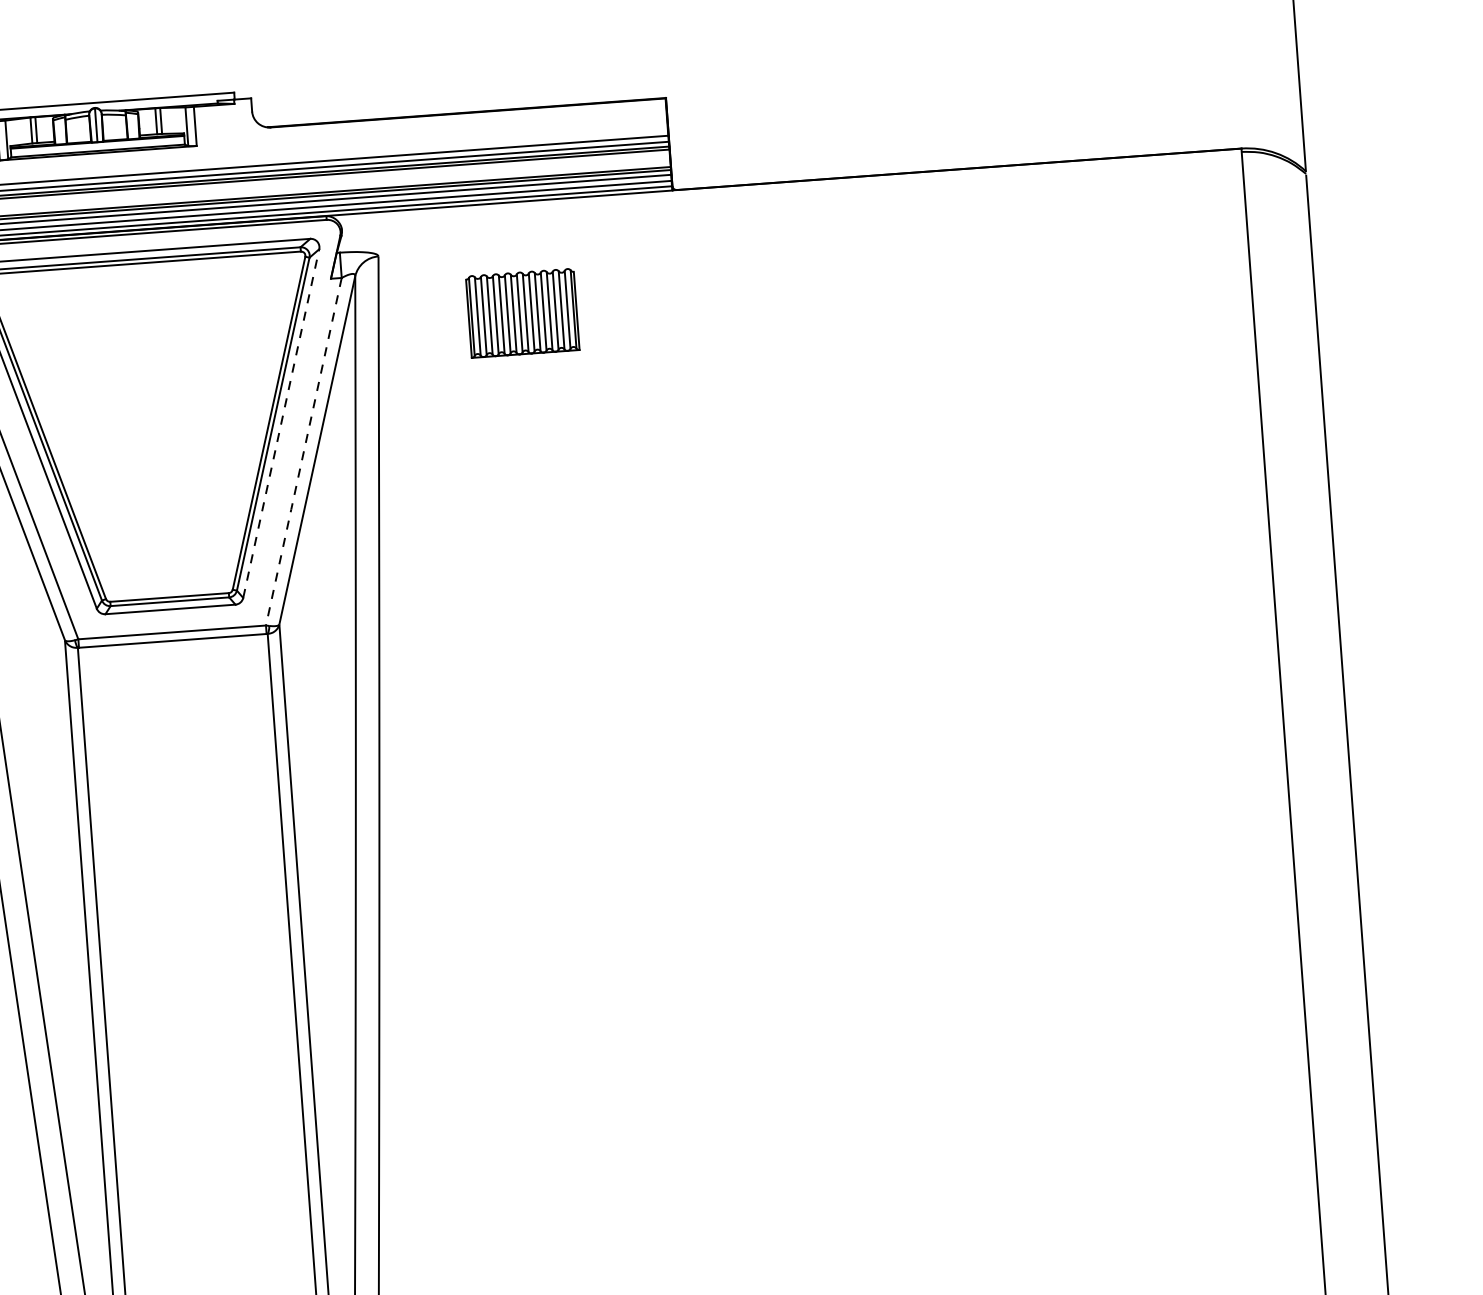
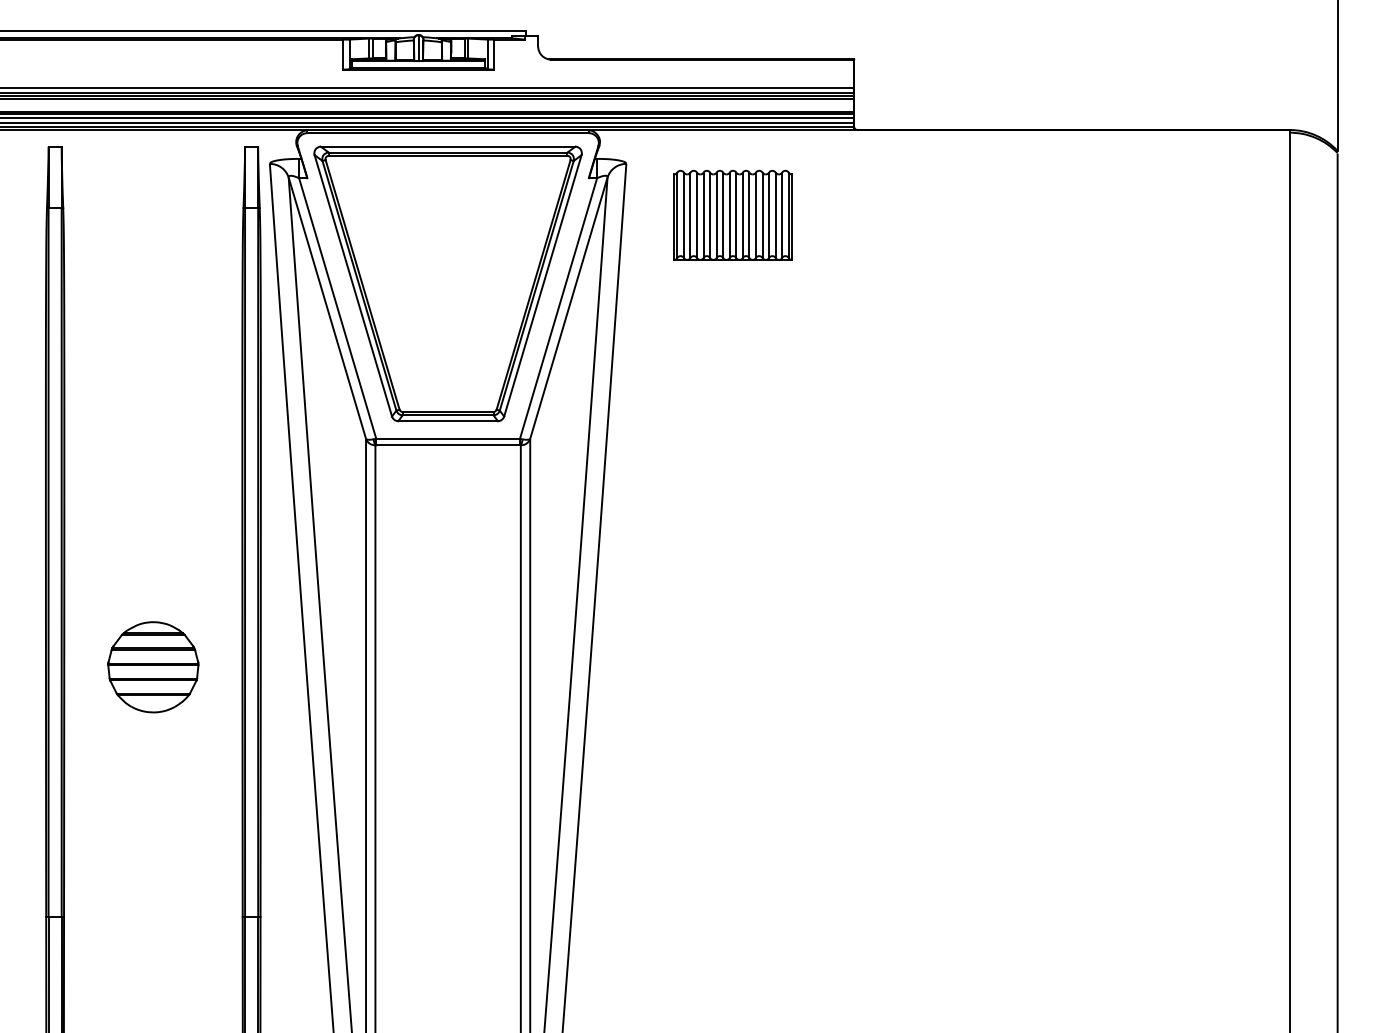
part: (521, 312) -> (732, 214), size x1.43
line: (282, 423) -> (543, 285), dashed -> solid
line: (303, 453) -> (558, 309), dashed -> solid

